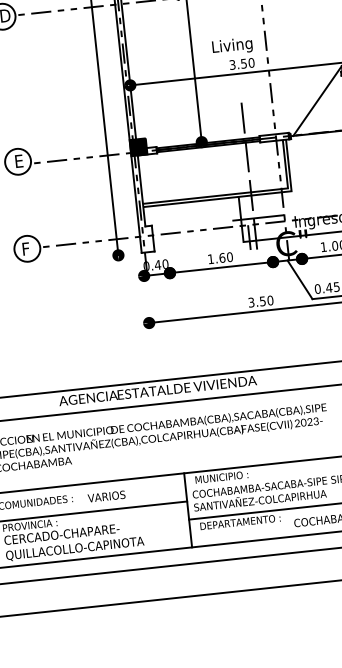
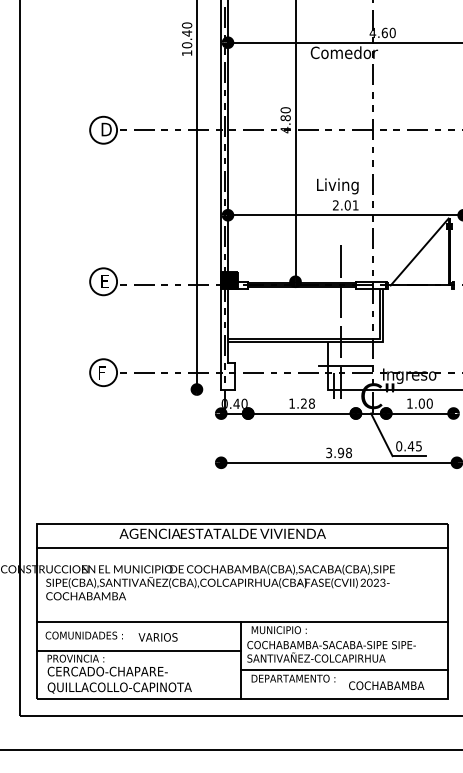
text: (241, 64) -> (345, 205), 3.50 -> 2.01
text: (225, 257) -> (307, 403), 1.60 -> 1.28
text: (267, 300) -> (345, 452), 3.50 -> 3.98

